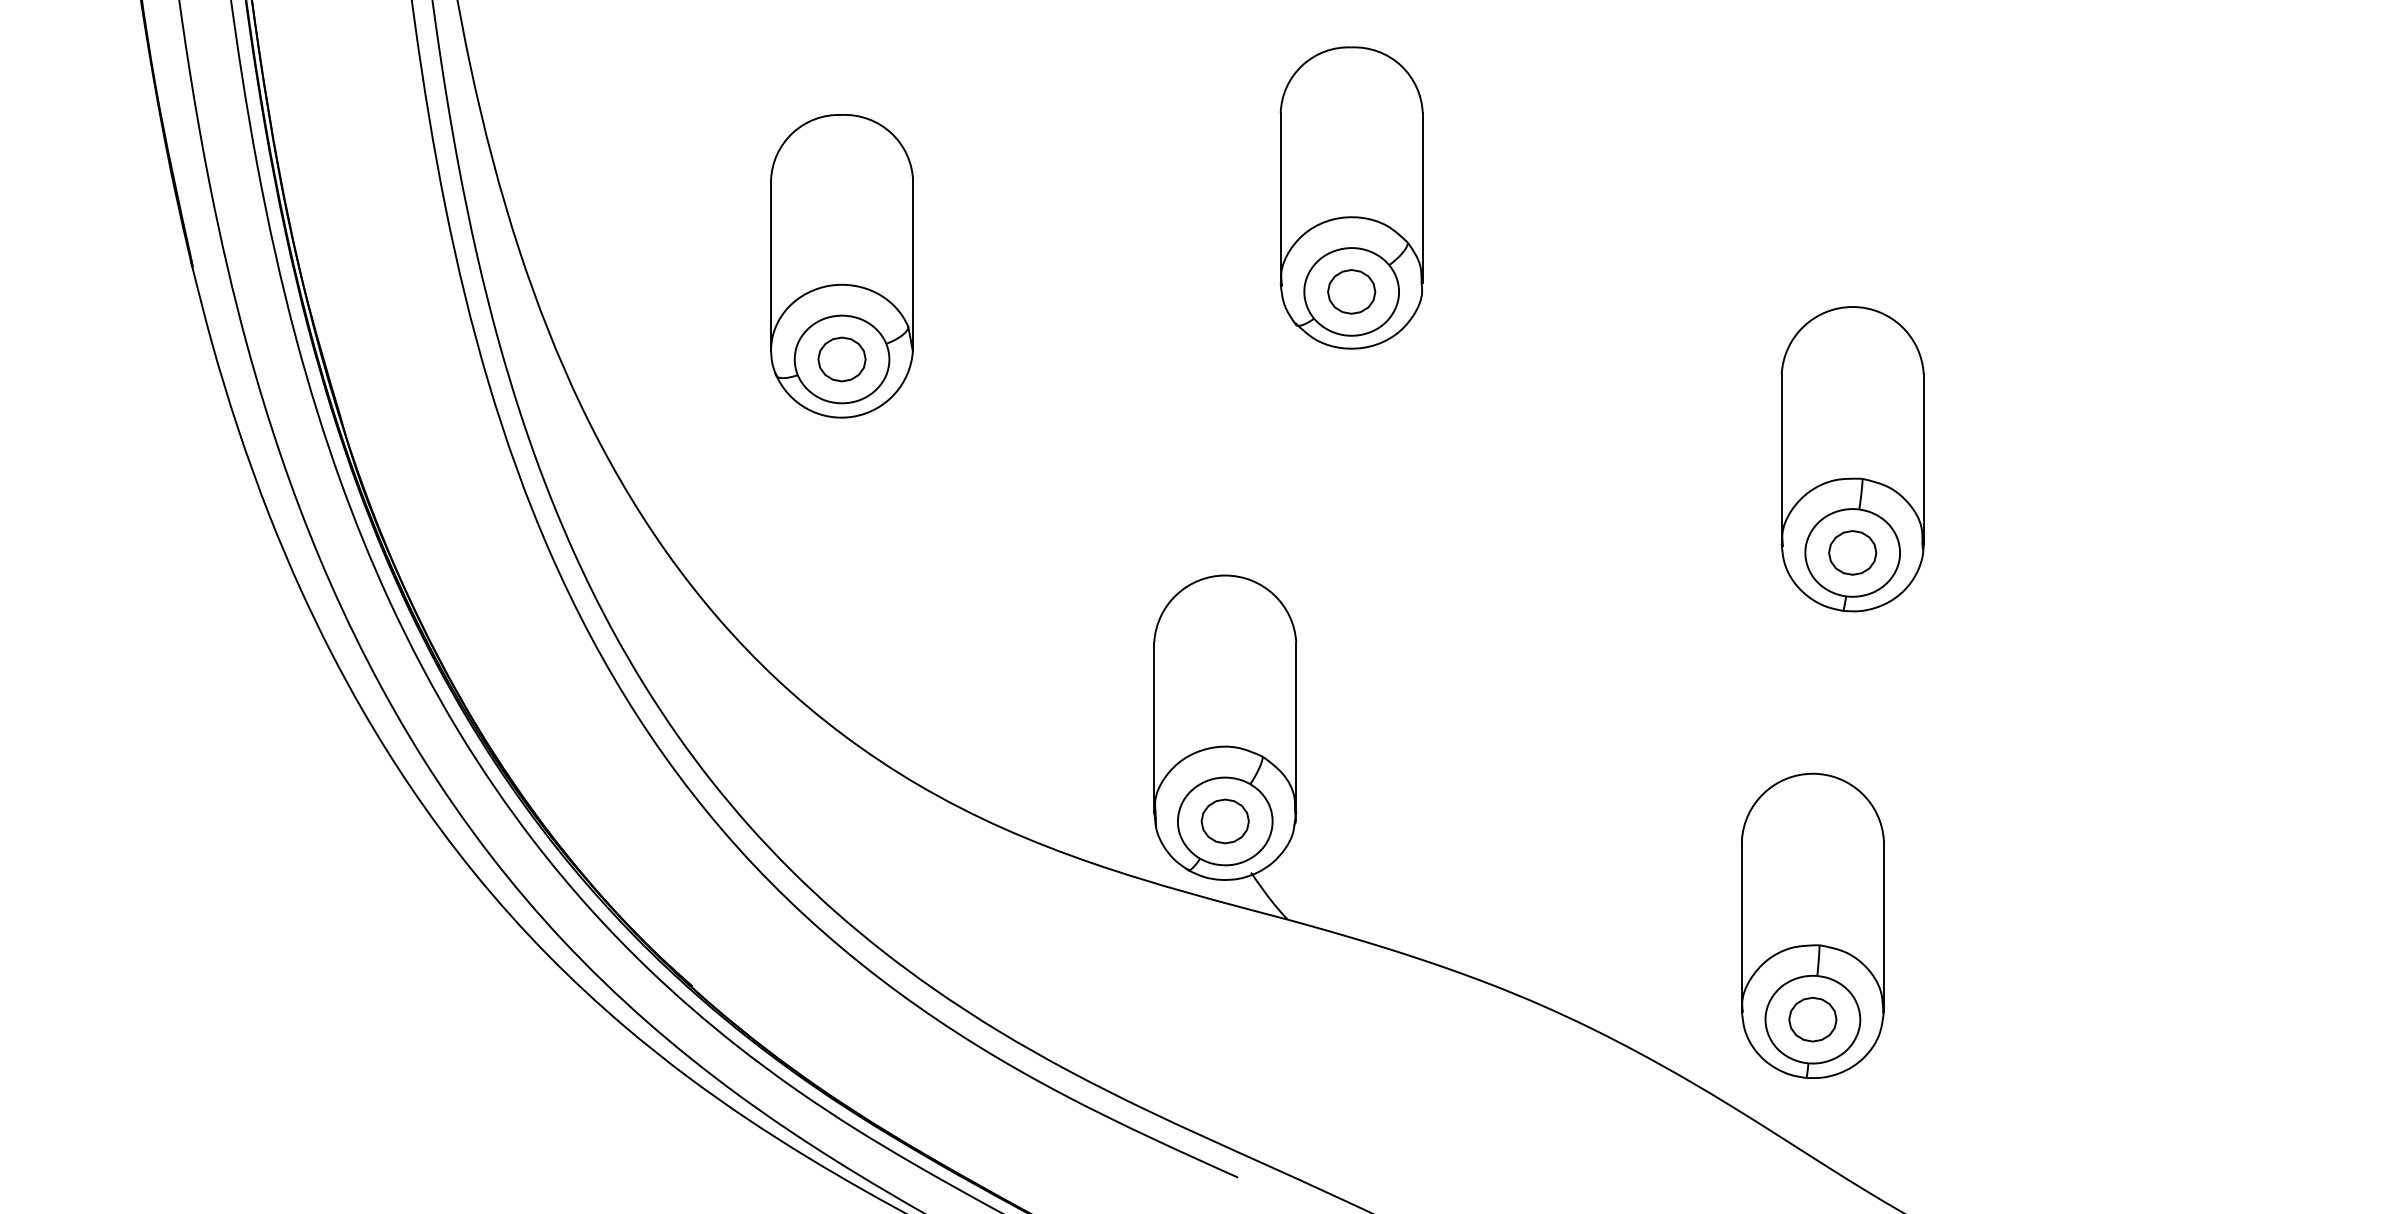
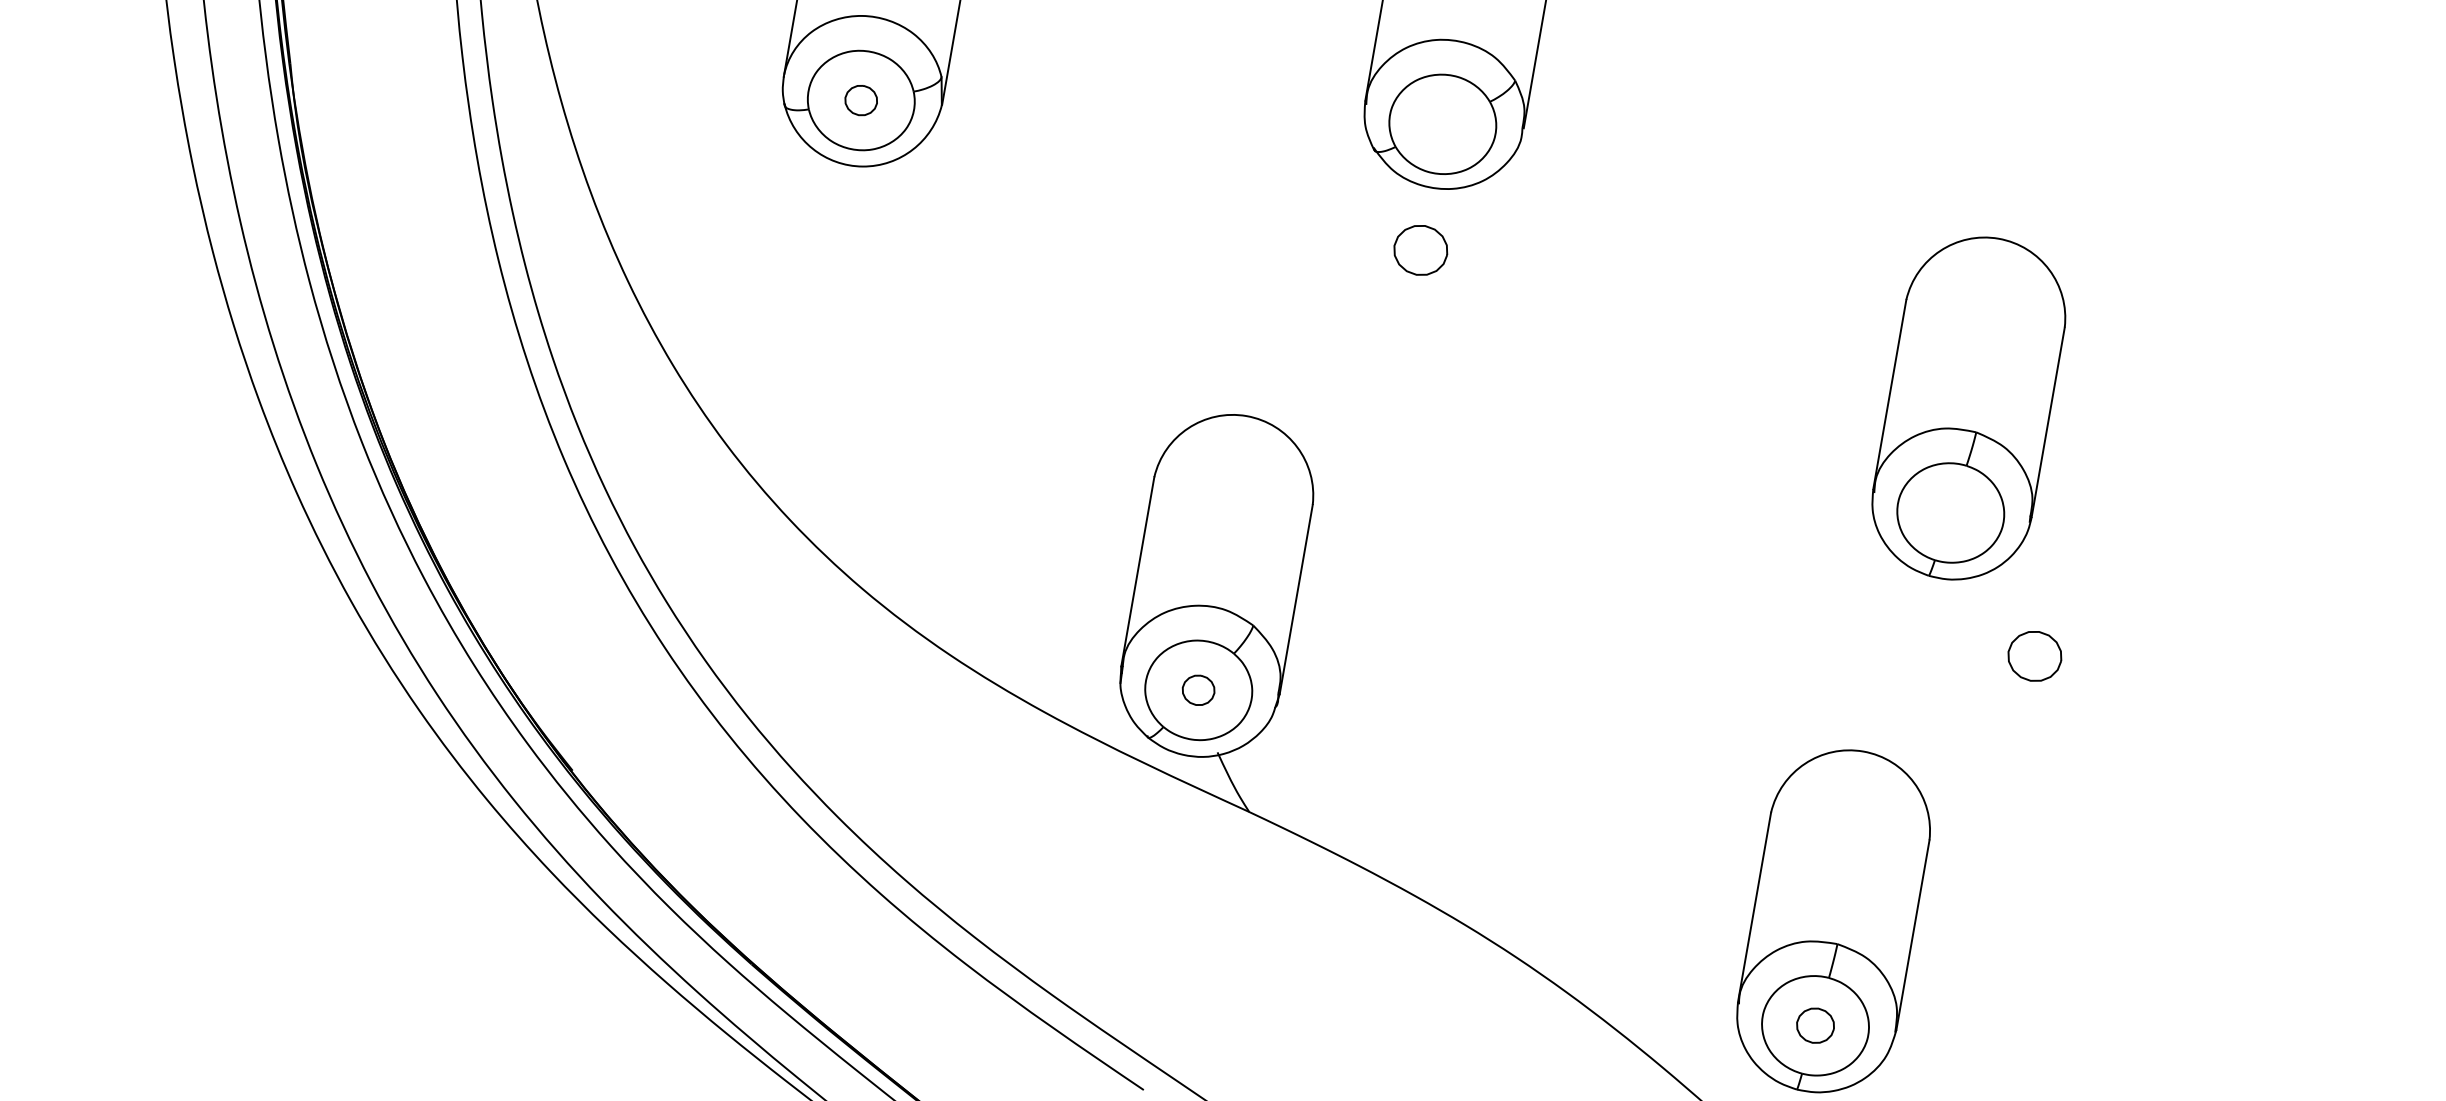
part: (1351, 291) -> (1420, 249), moved
part: (841, 359) -> (860, 100), size x0.6
part: (1852, 552) -> (2034, 655), moved
part: (1224, 821) -> (1197, 690), size x0.6
part: (1812, 1019) -> (1815, 1025), size x0.7

